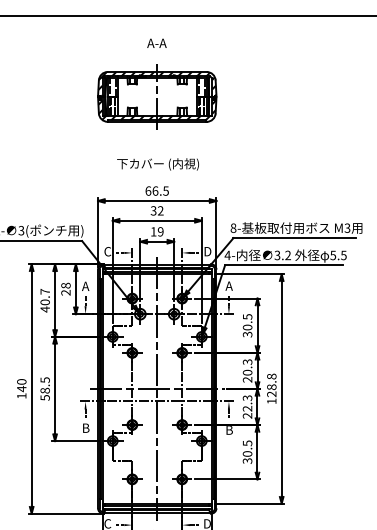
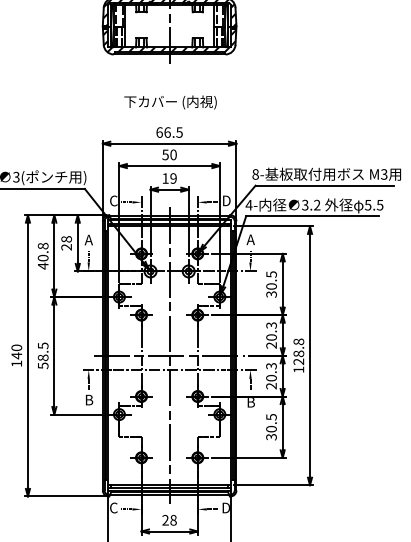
text: (157, 210) -> (169, 154), 32 -> 50
text: (44, 291) -> (42, 245), 40.7 -> 40.8
text: (247, 408) -> (271, 377), 22.3 -> 20.3

